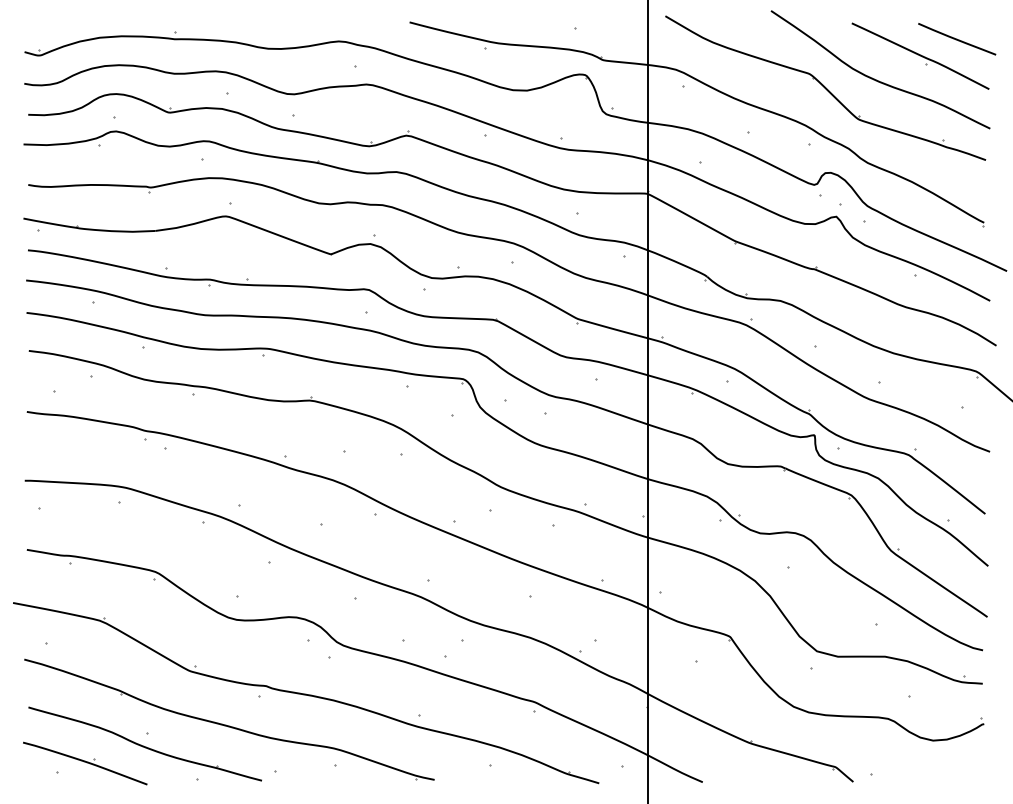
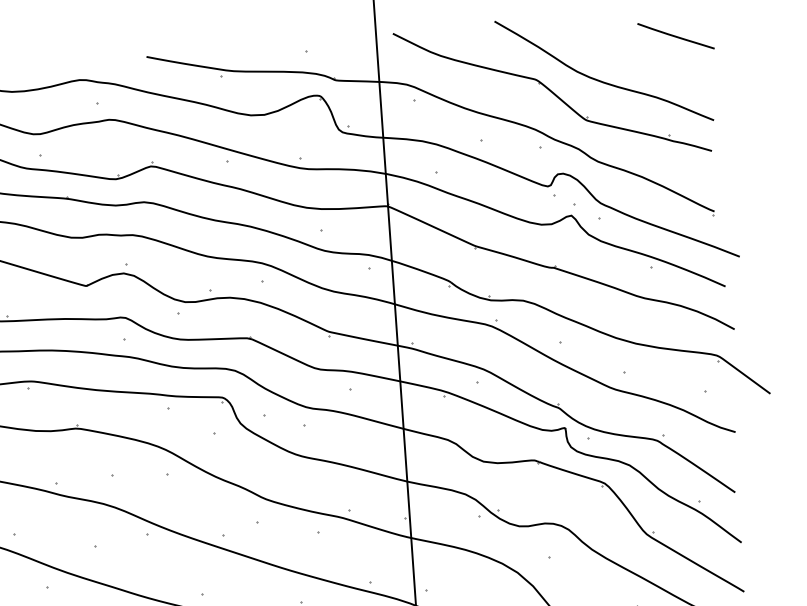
part: (920, 55) -> (641, 54), removed

